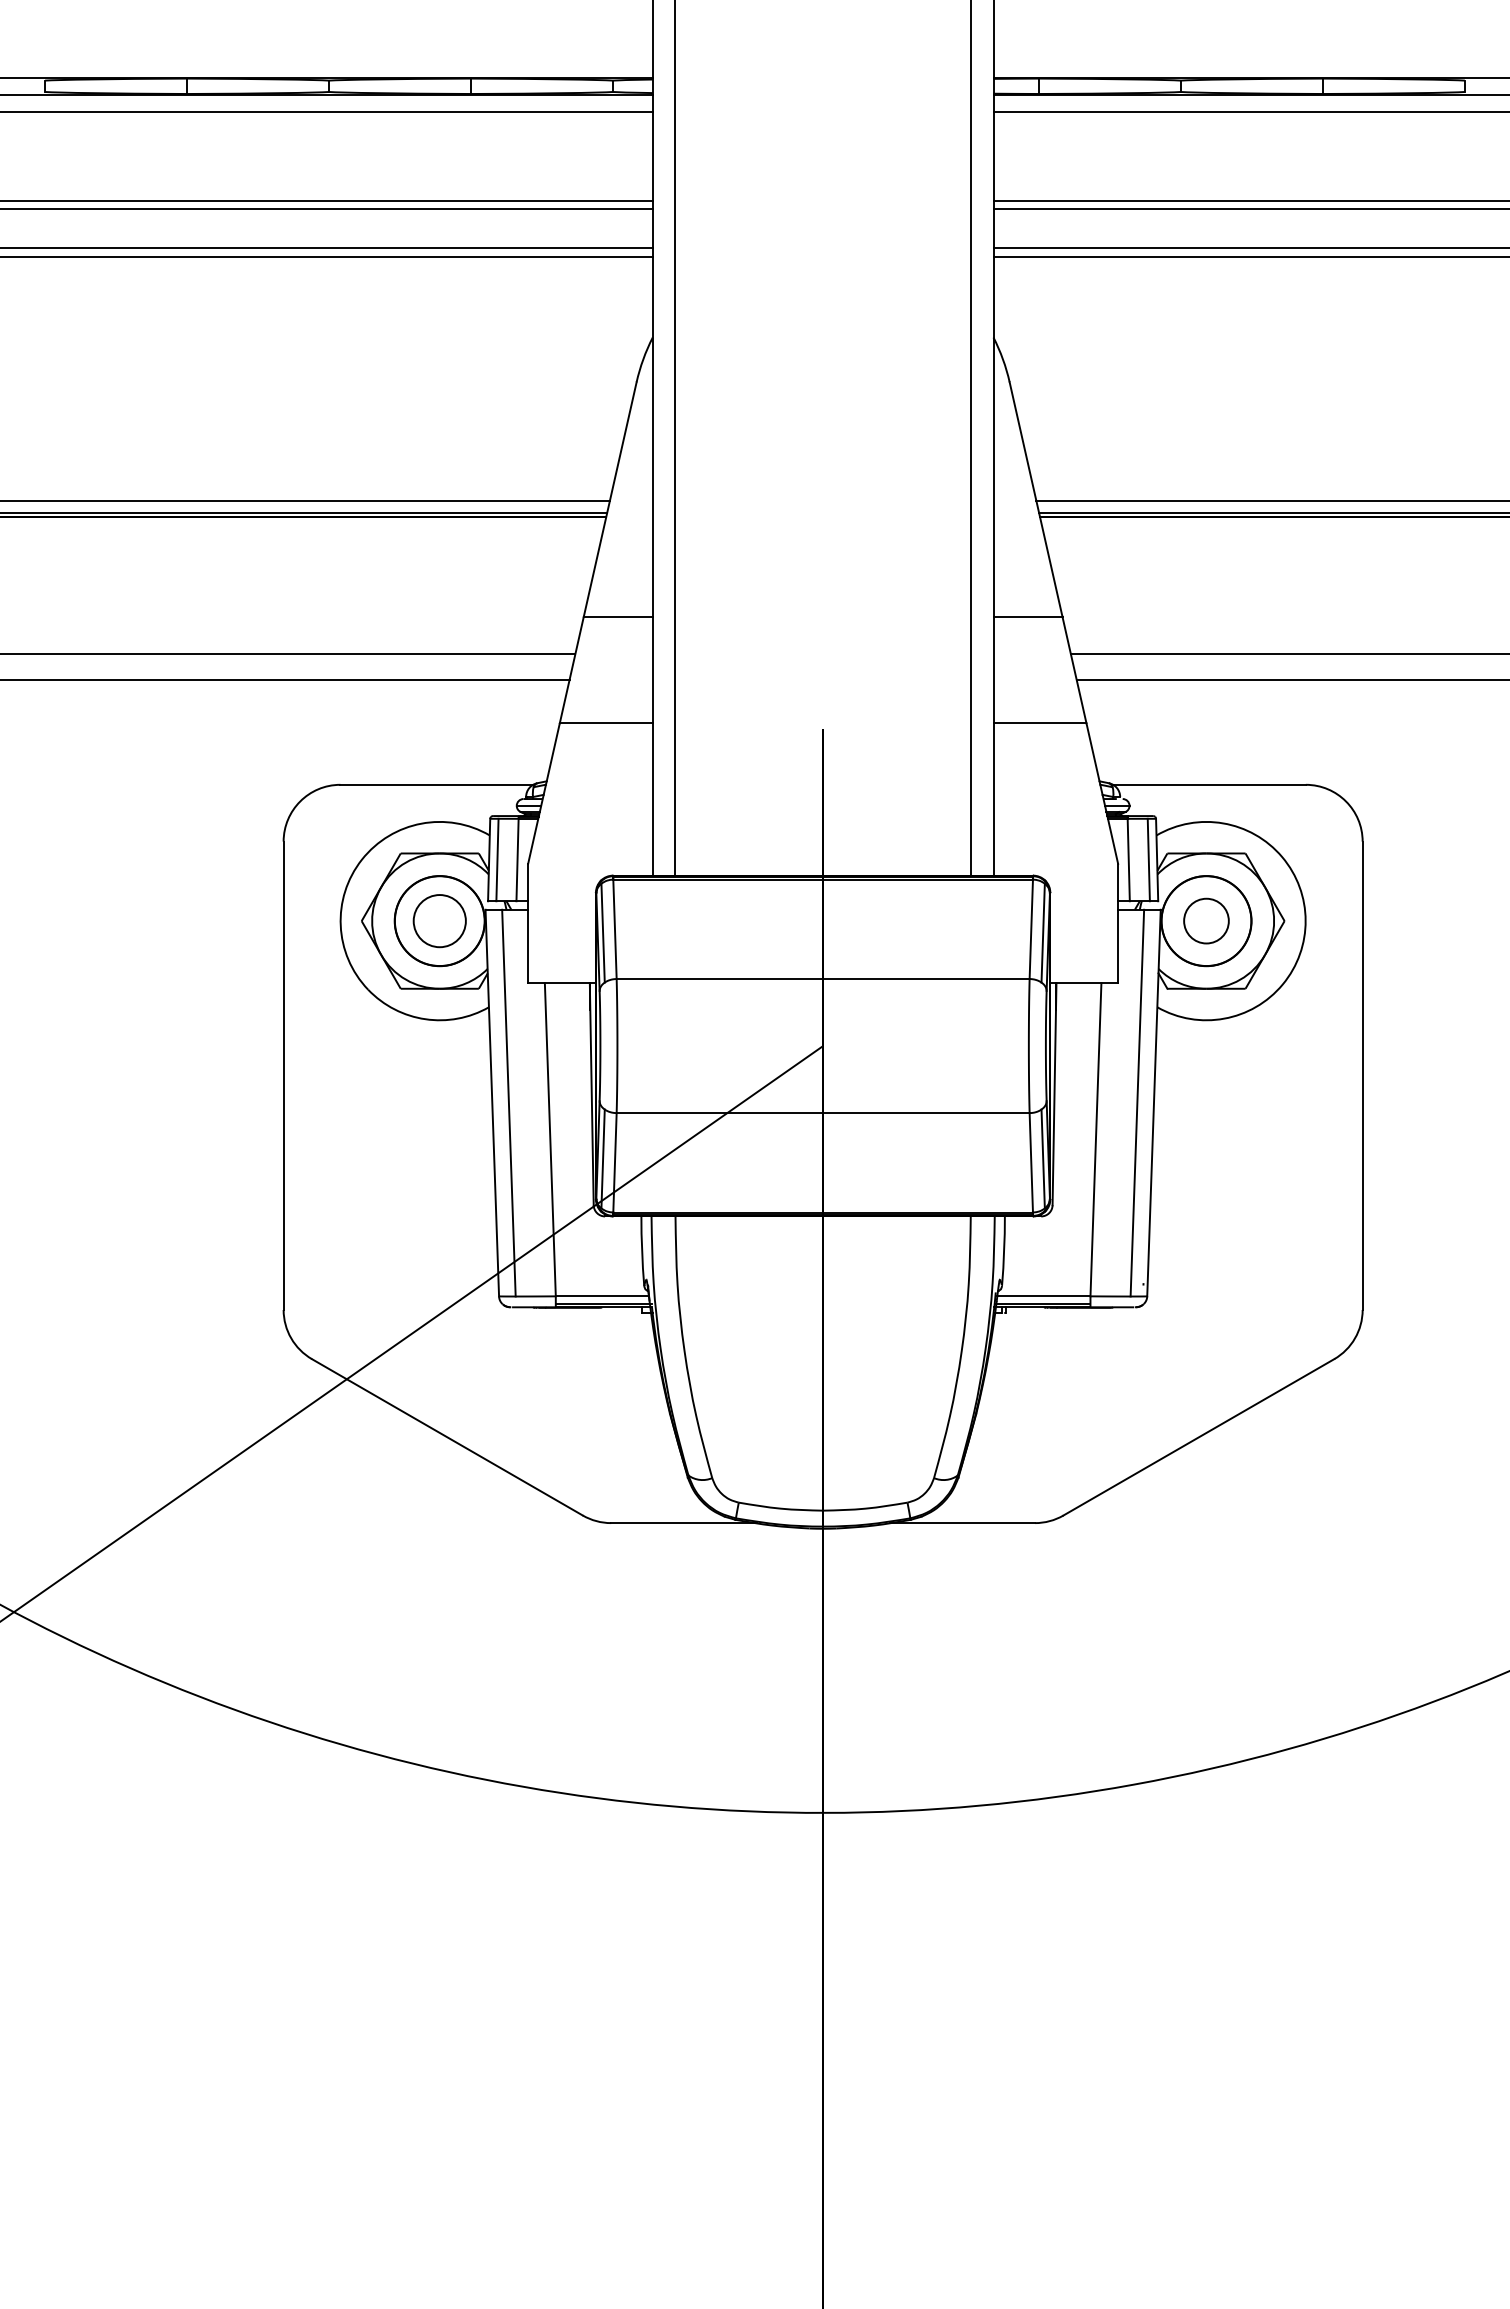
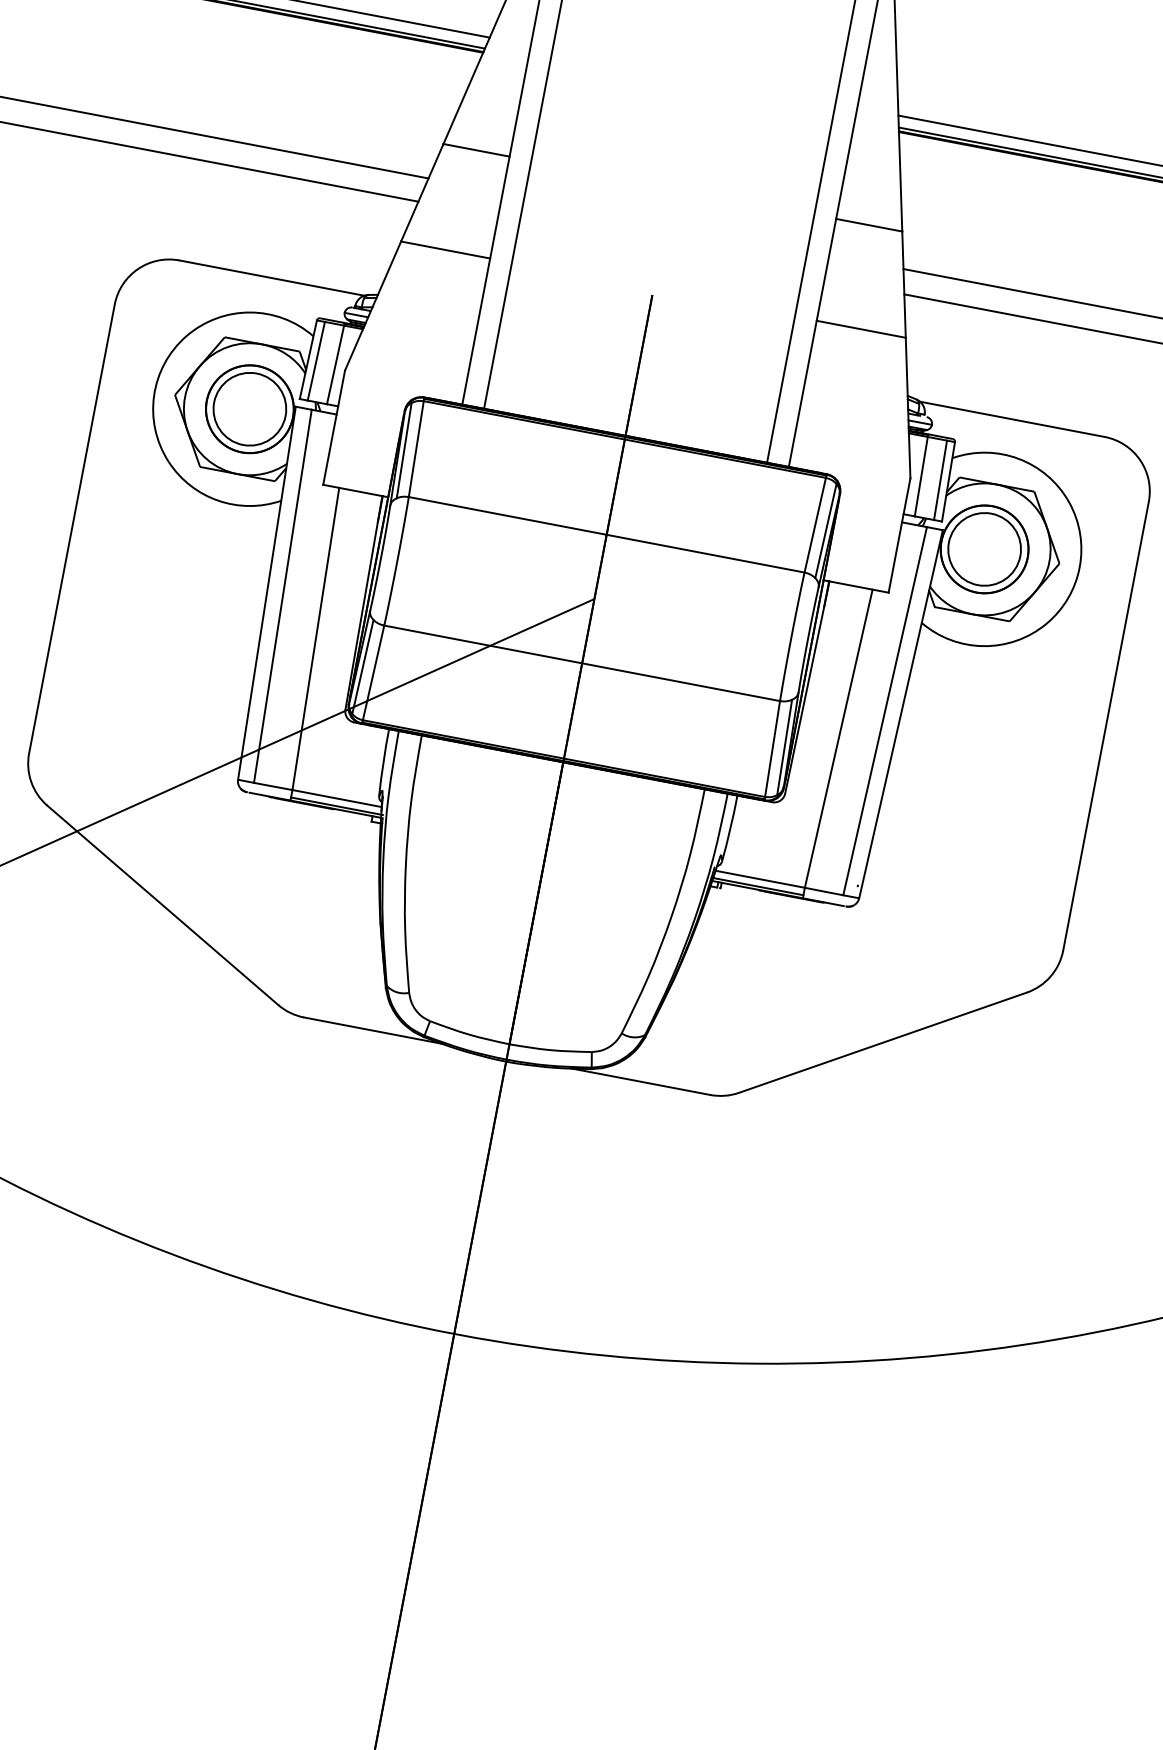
circle: (439, 920) -> (249, 408), size x1.43
circle: (1206, 920) -> (984, 548), size x1.67

